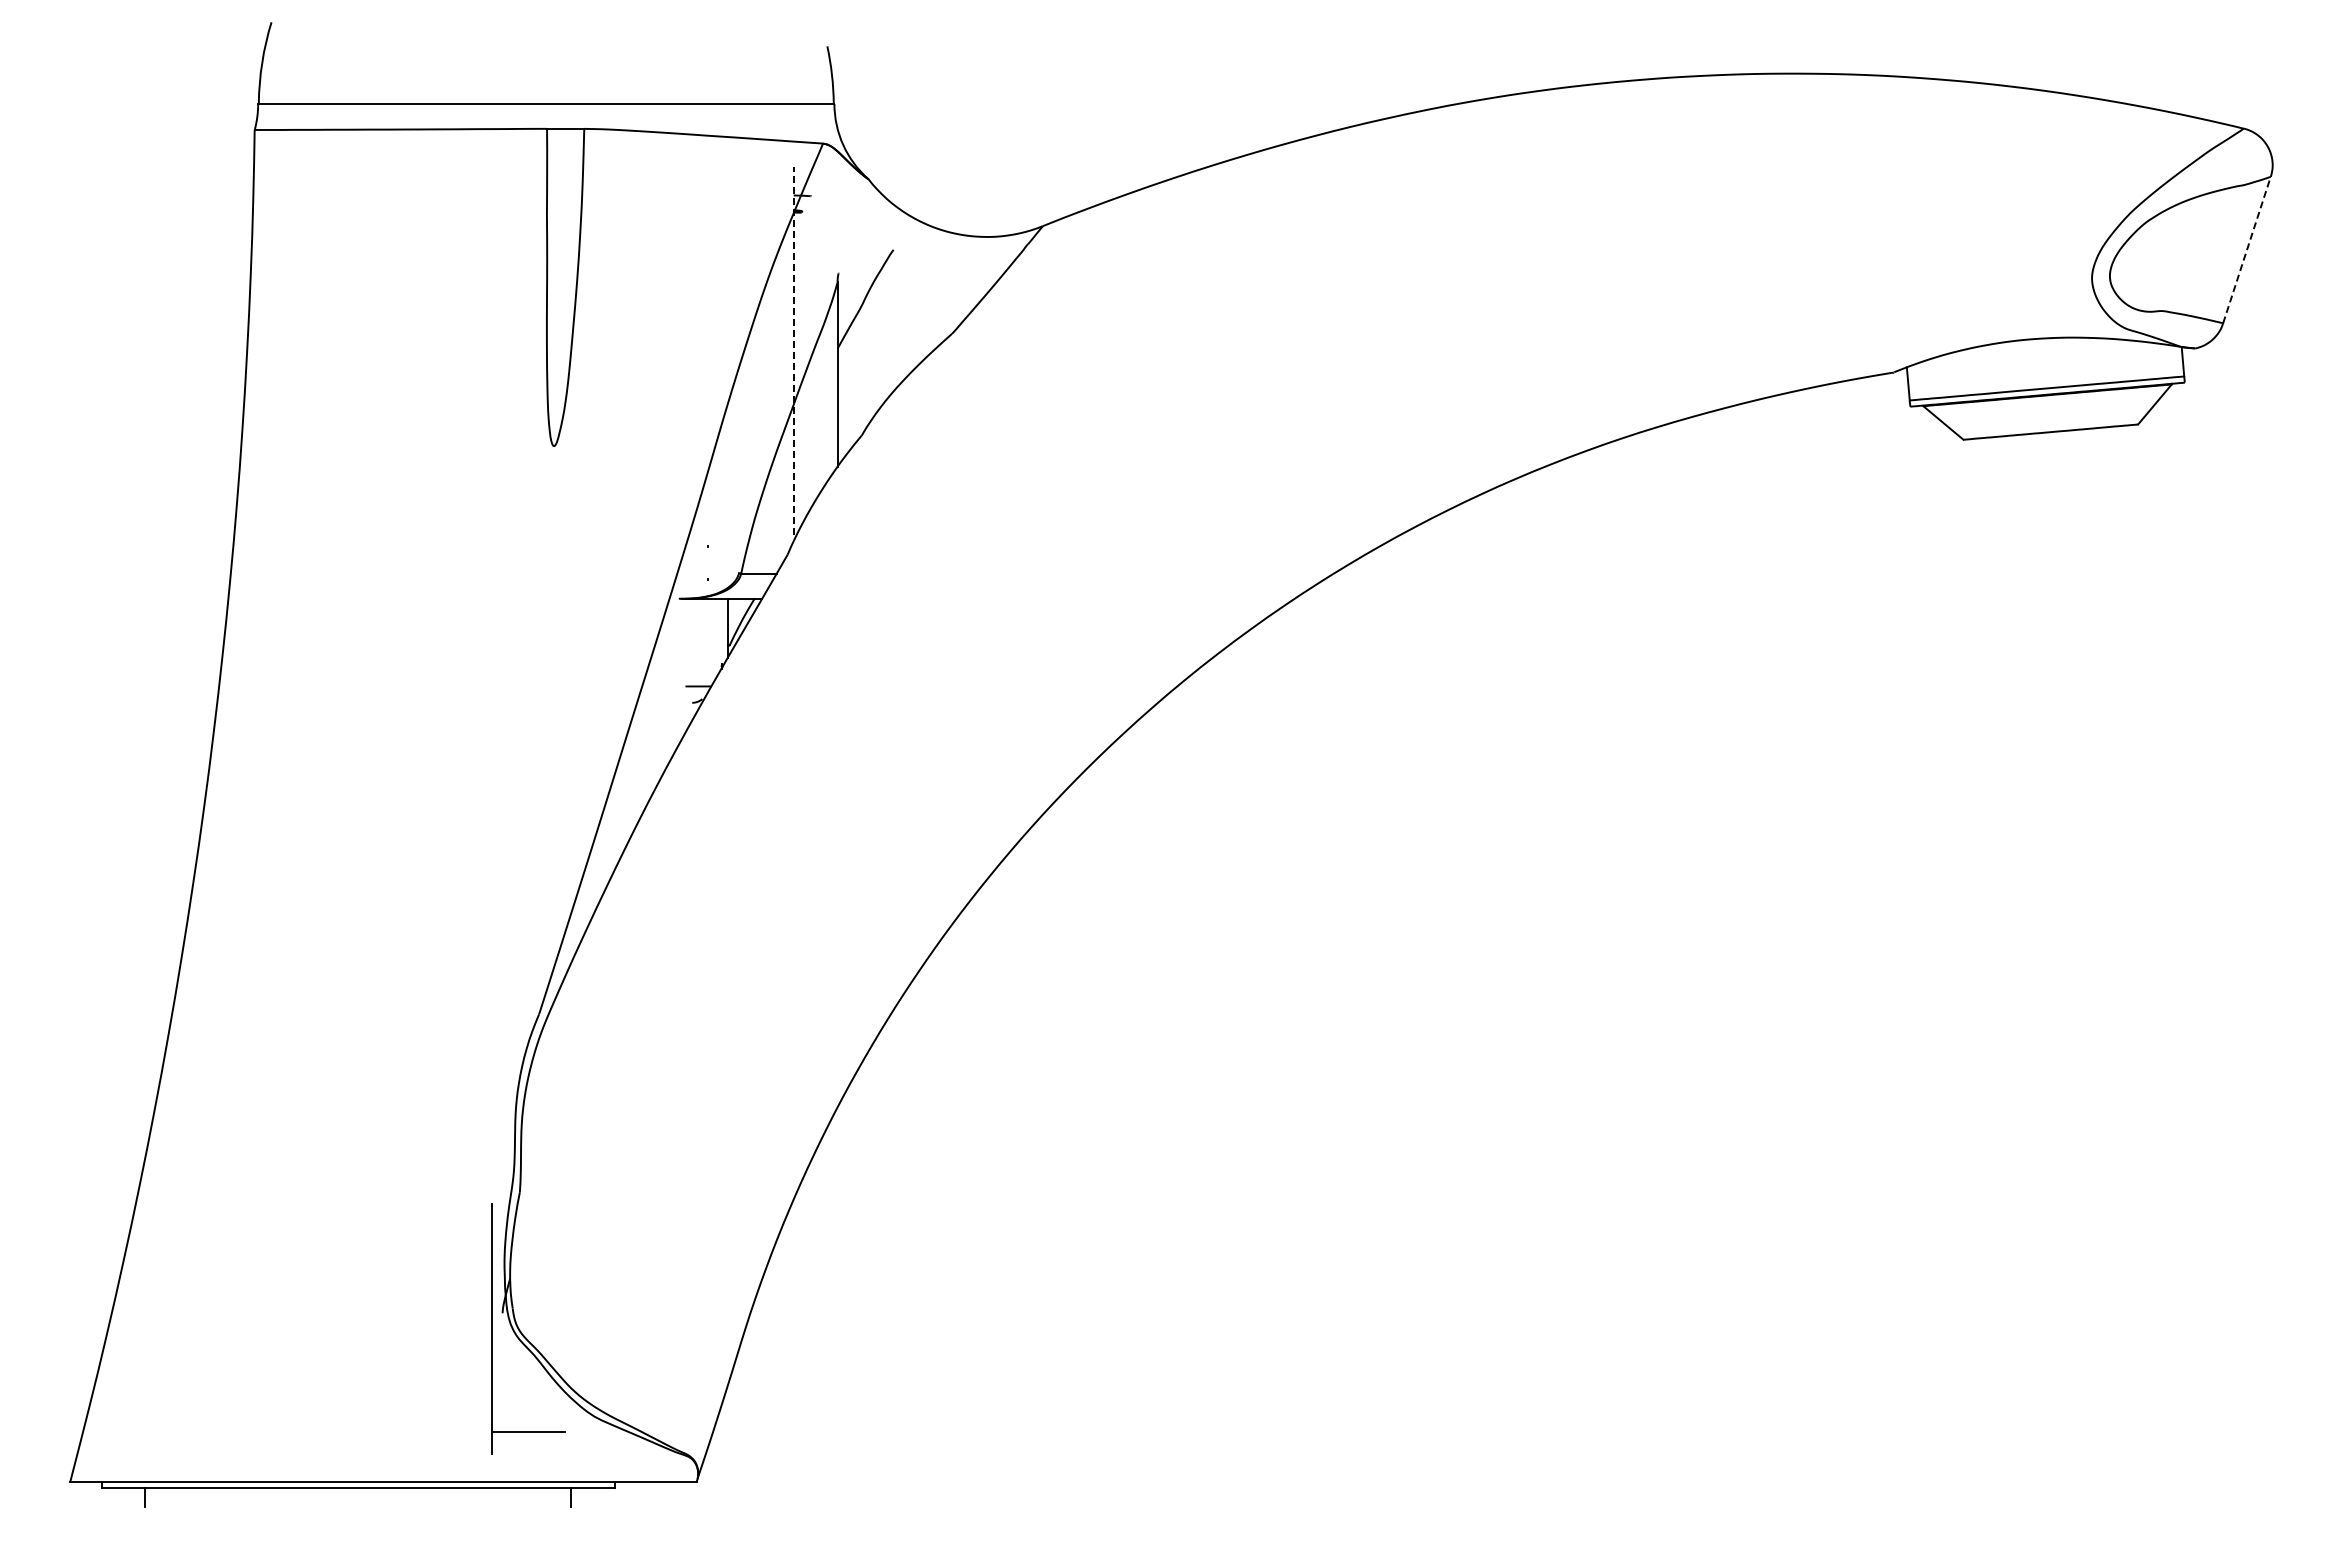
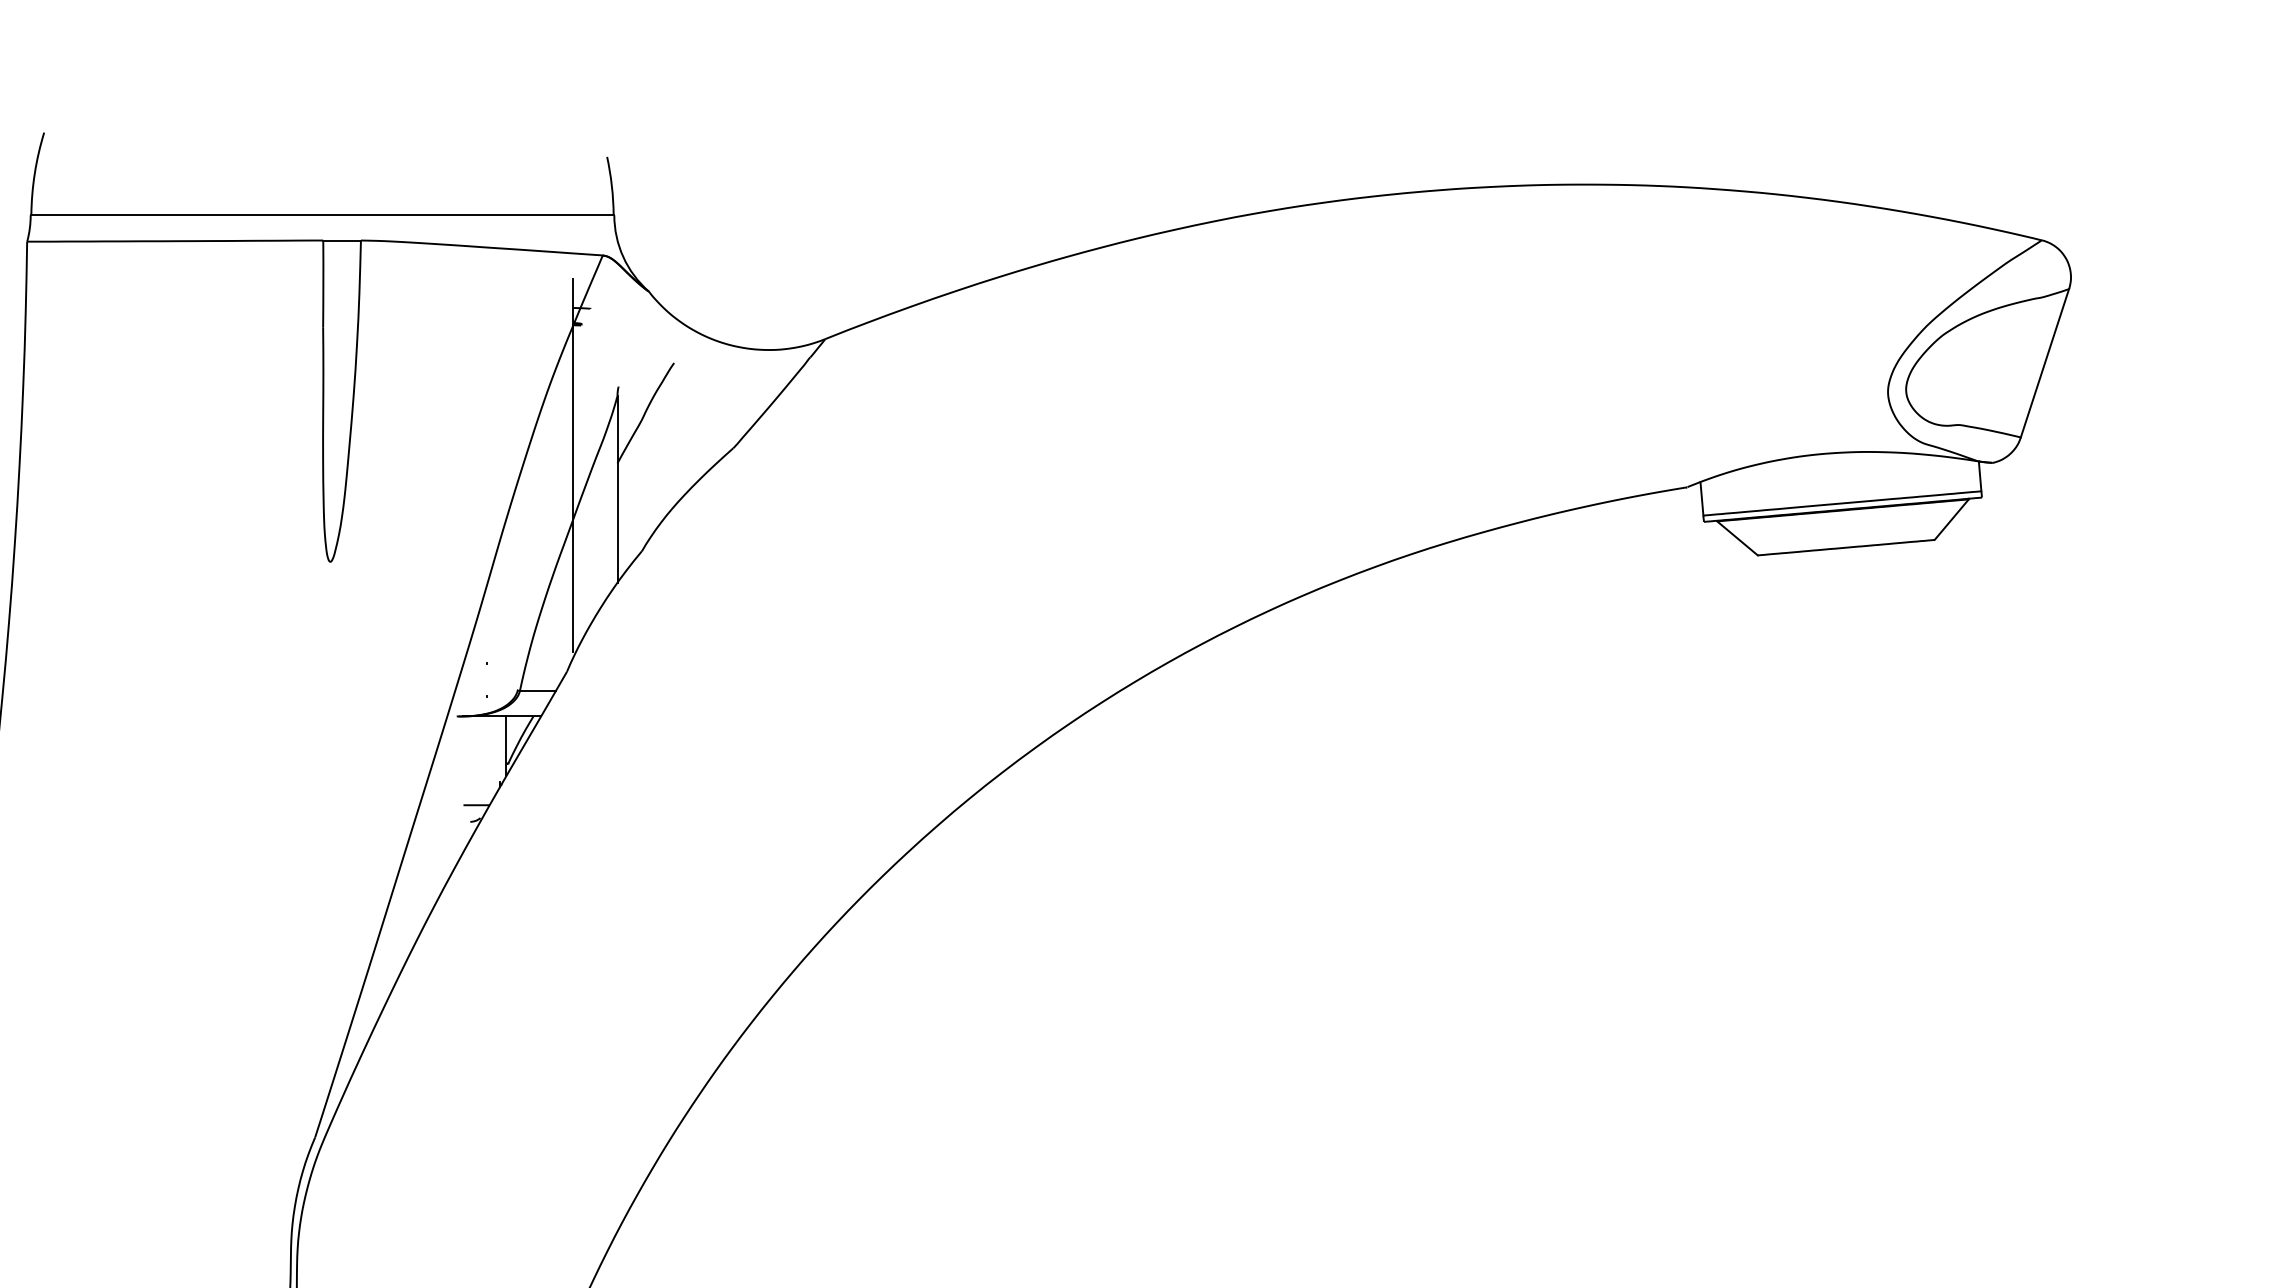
line: (2246, 250) -> (2044, 363), dashed -> solid
line: (793, 350) -> (572, 464), dashed -> solid

